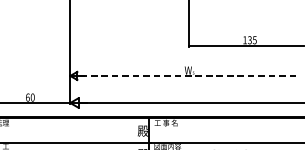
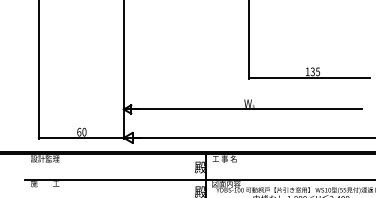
line: (187, 76) -> (247, 109), dashed -> solid

